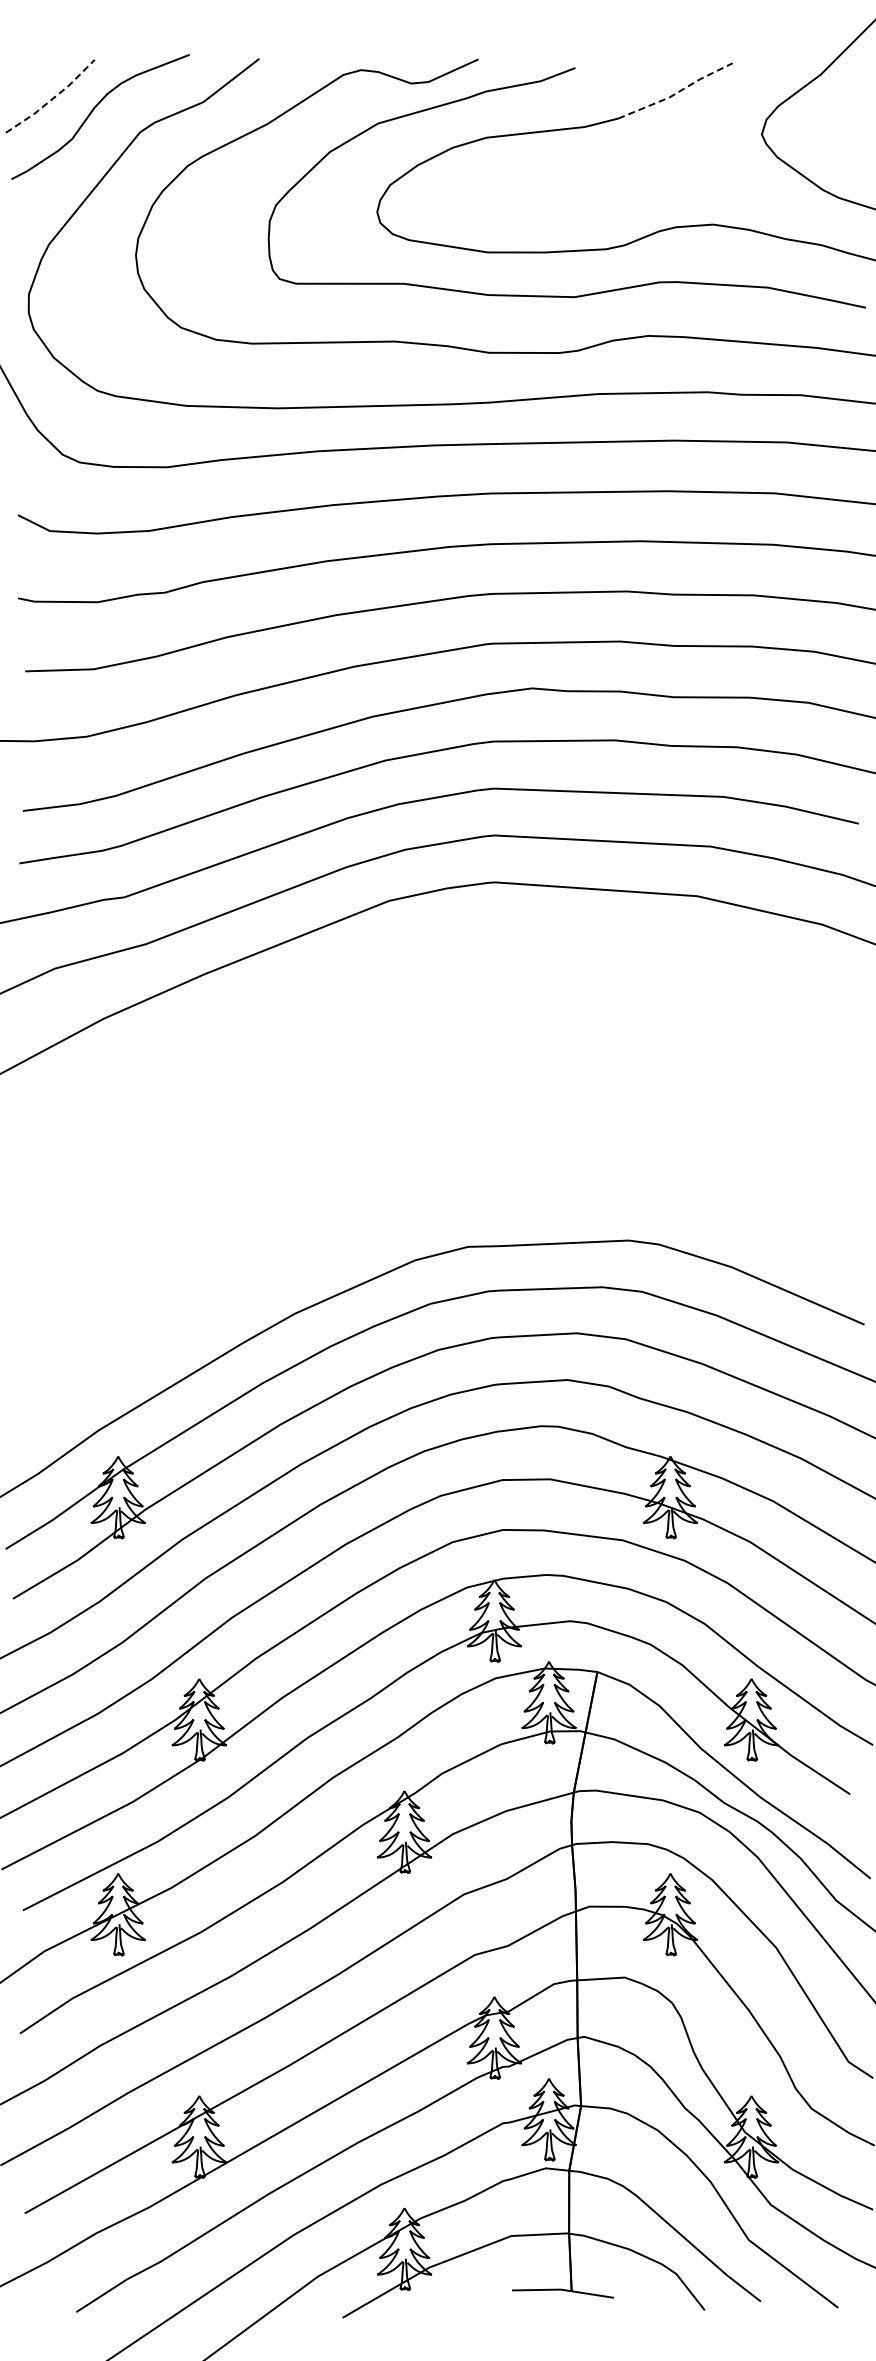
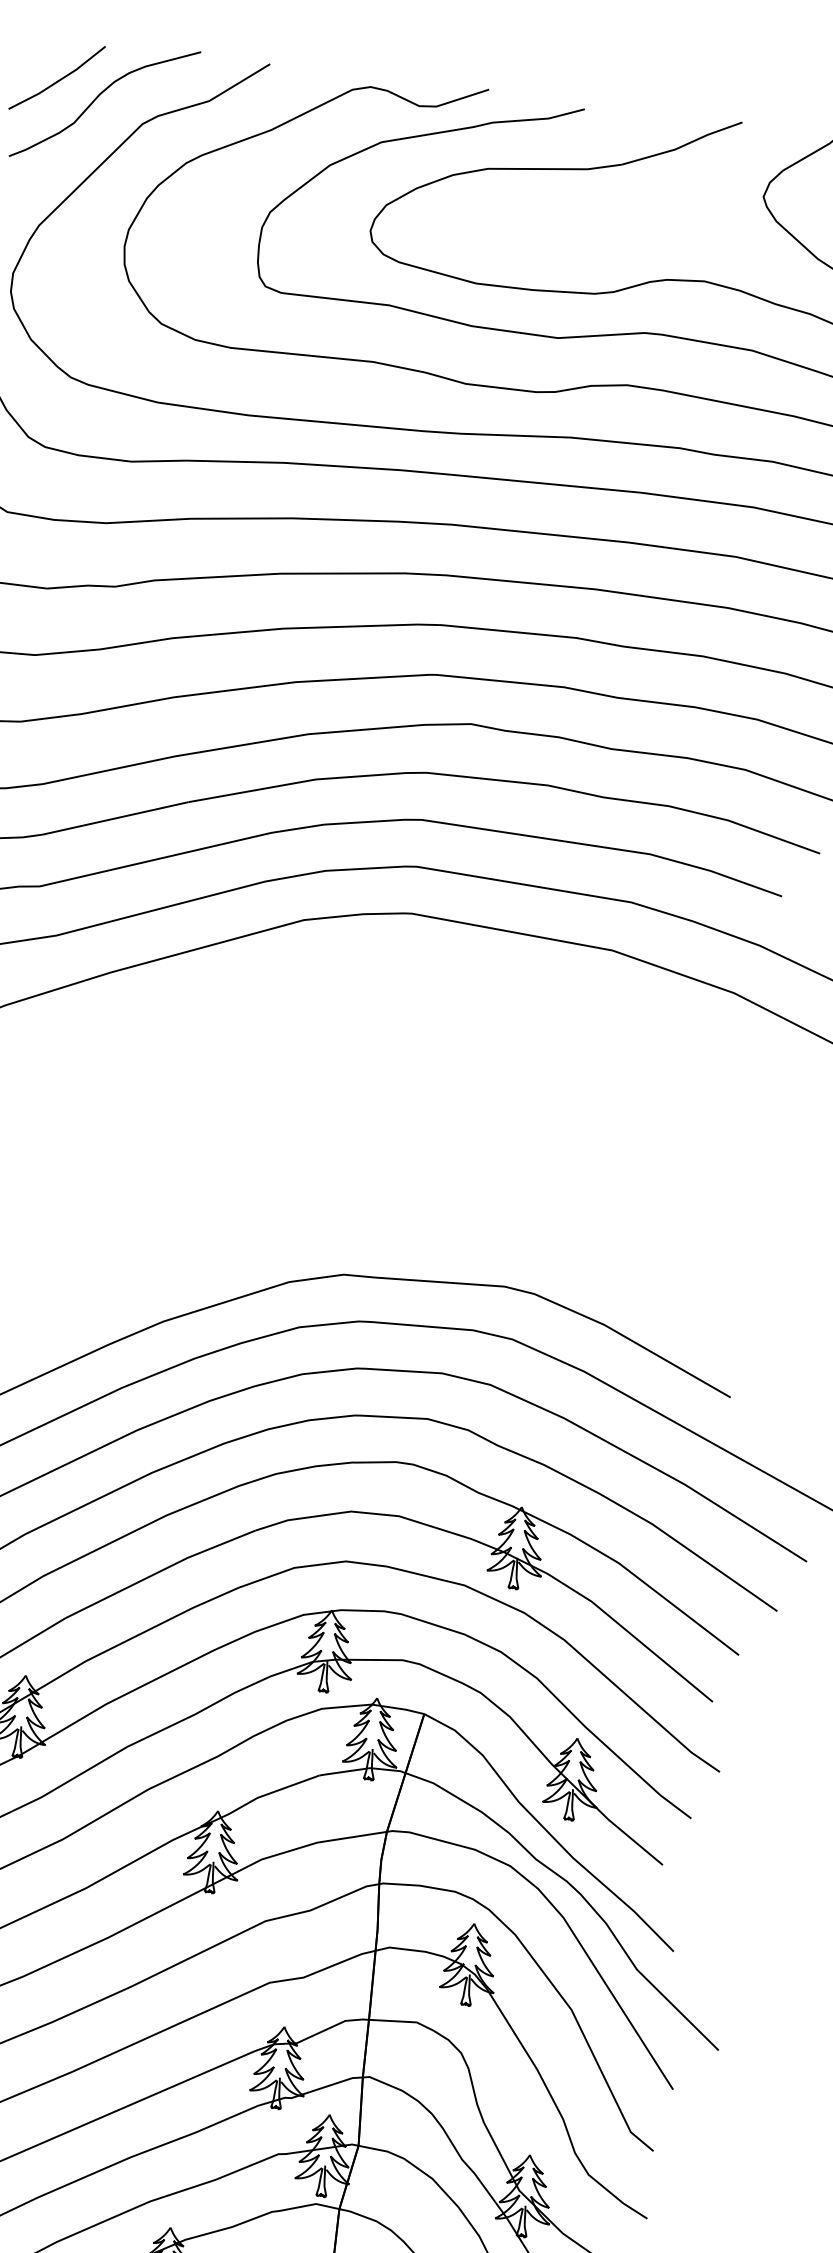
line: (676, 93) -> (682, 146), dashed -> solid
line: (53, 98) -> (60, 80), dashed -> solid

